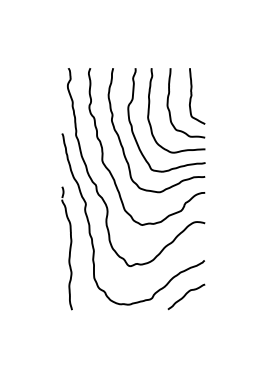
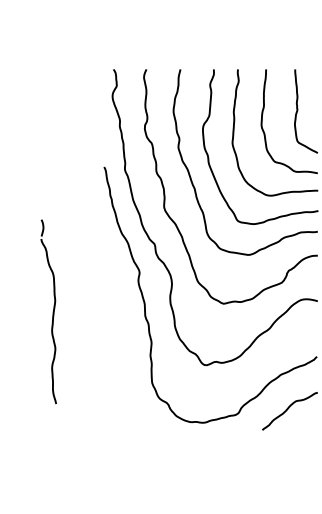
part: (66, 248) -> (47, 311), moved

